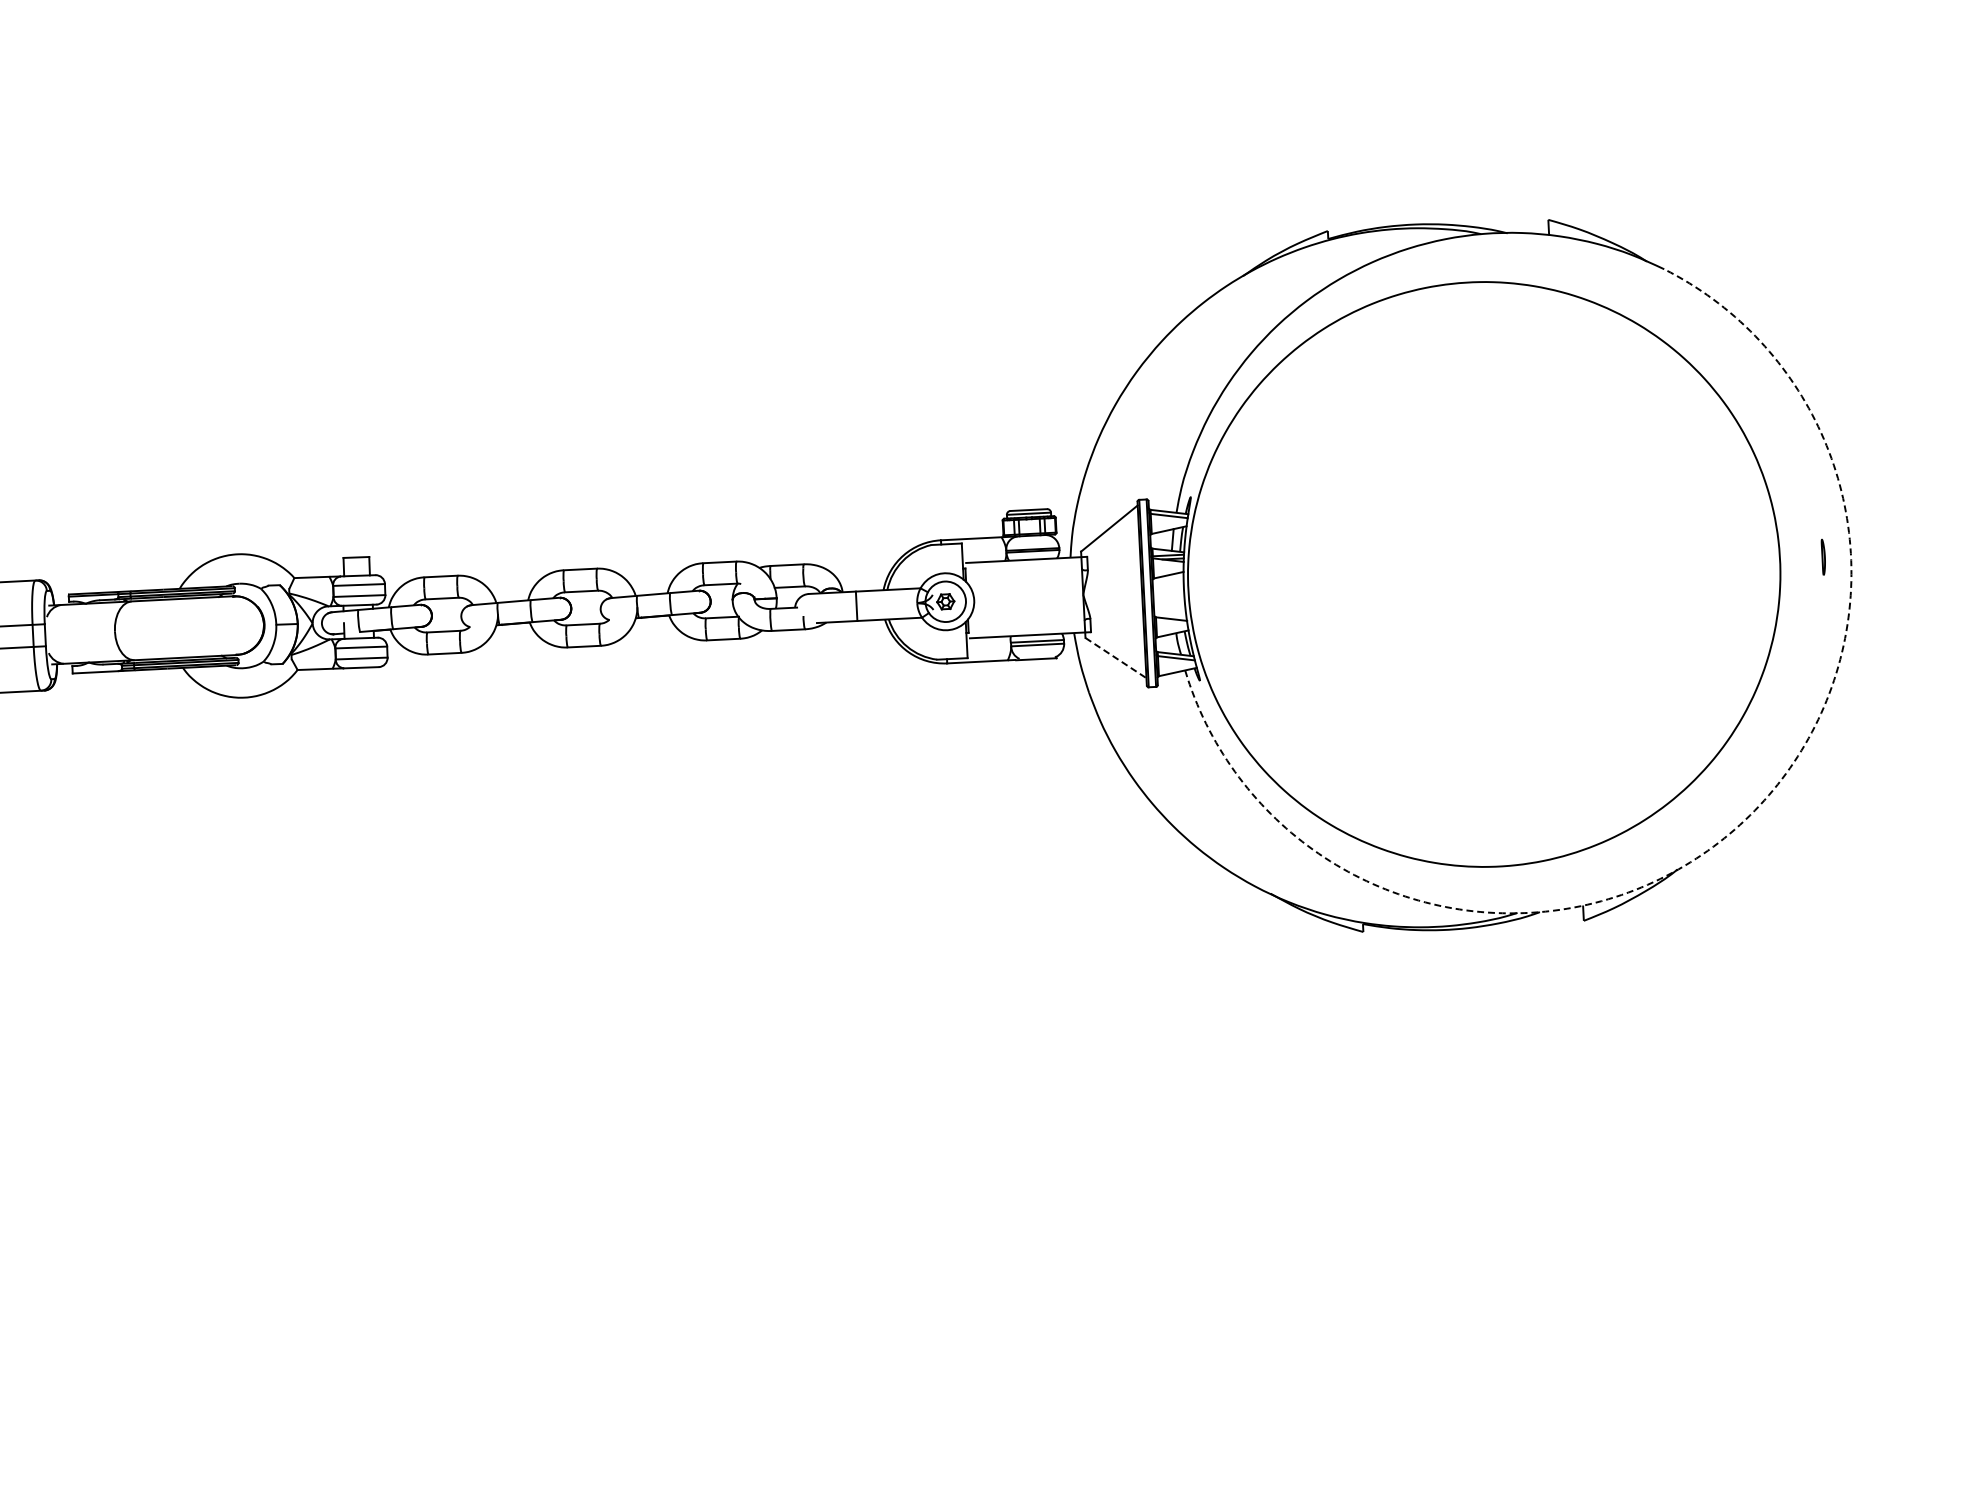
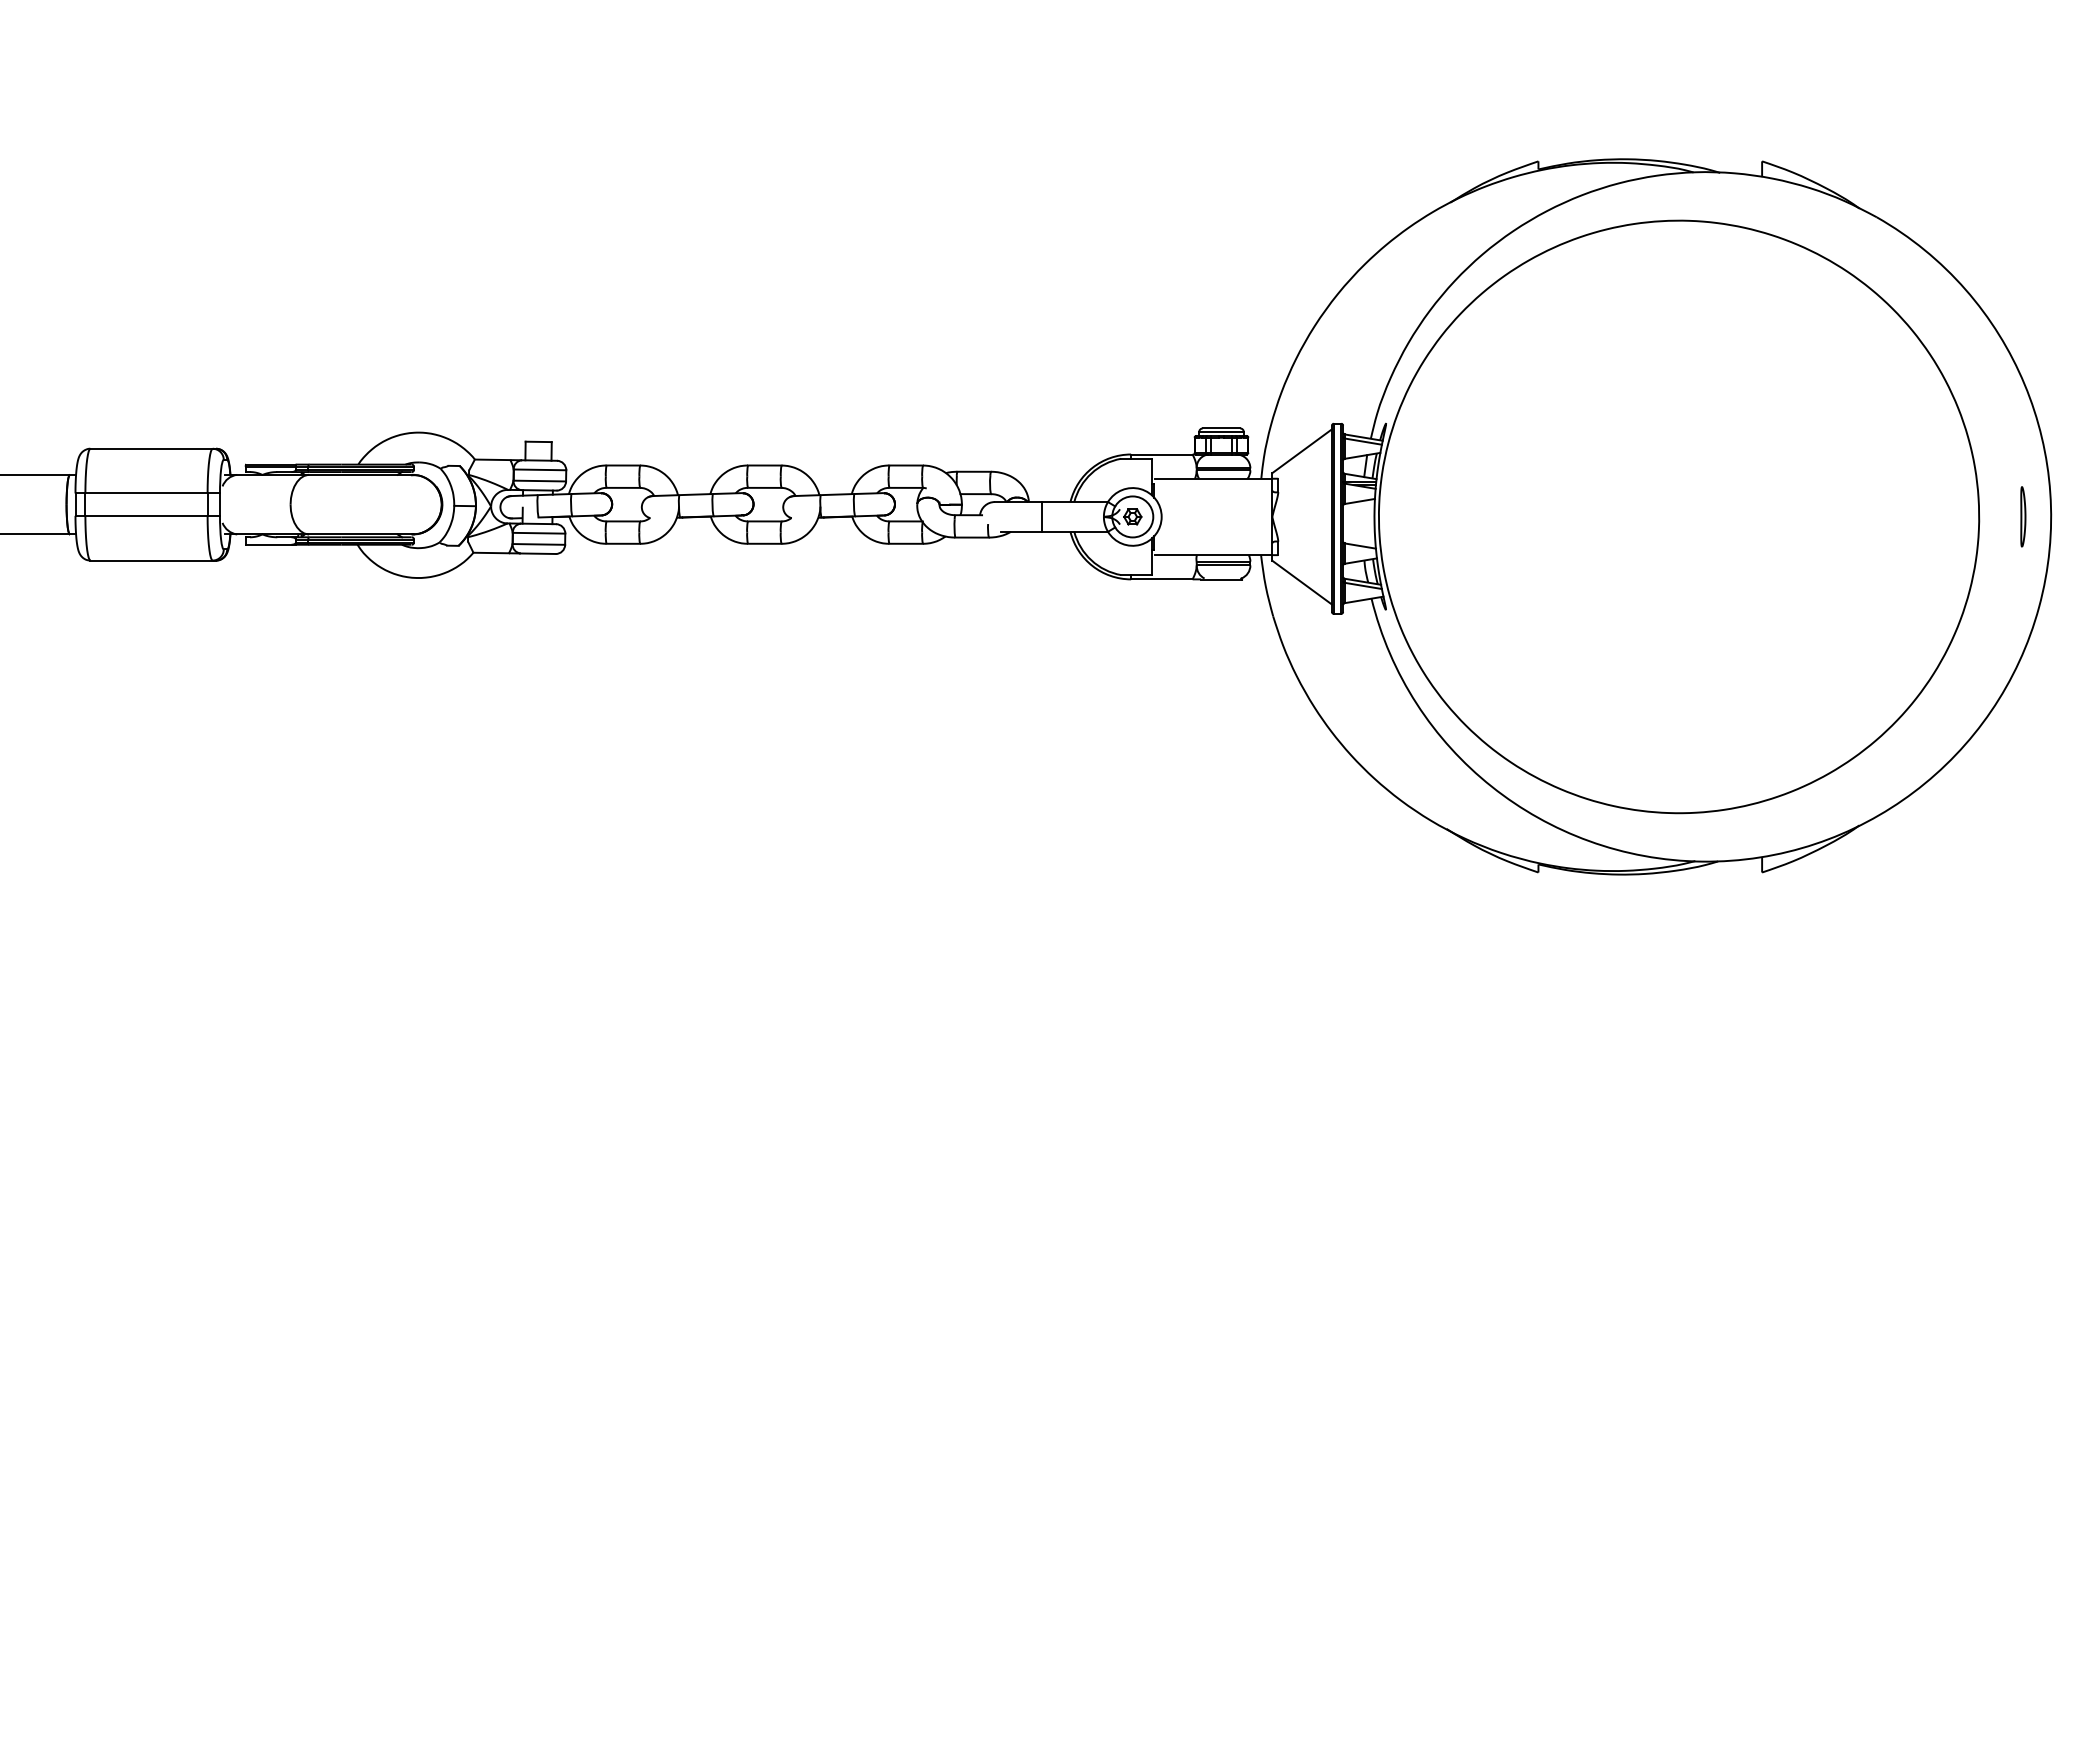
part: (1823, 556) -> (2023, 516), size x1.67
line: (1116, 657) -> (1302, 582), dashed -> solid
arc: (1730, 834) -> (1914, 792), dashed -> solid

